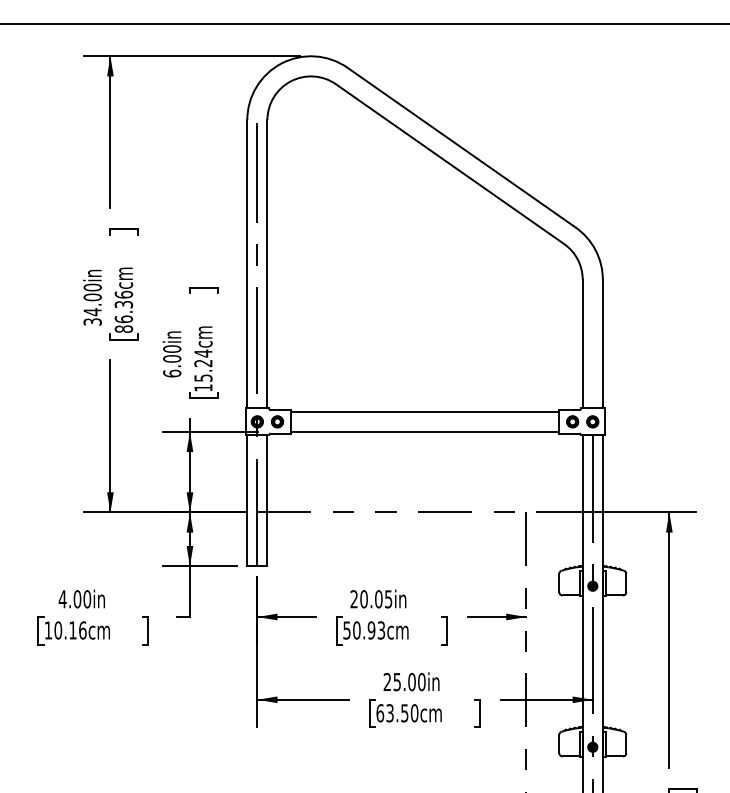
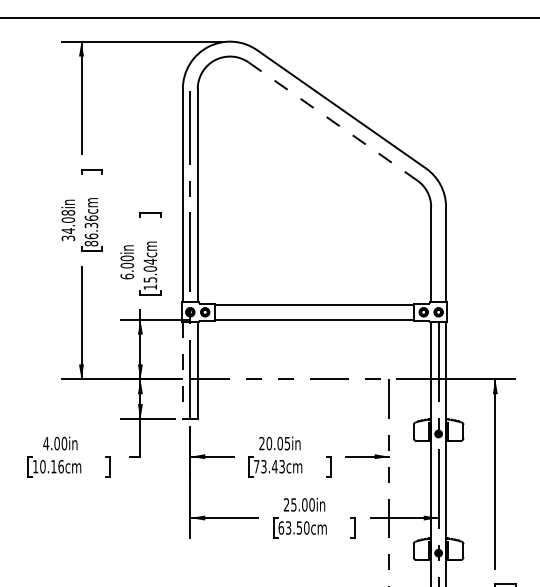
line: (450, 164) -> (333, 121), solid -> dashed
text: (92, 287) -> (68, 212), 34.00in -> 34.08in
text: (203, 363) -> (150, 269), 15.24cm -> 15.04cm
line: (247, 501) -> (183, 371), solid -> dashed
text: (359, 630) -> (265, 466), 50.93cm -> 73.43cm

